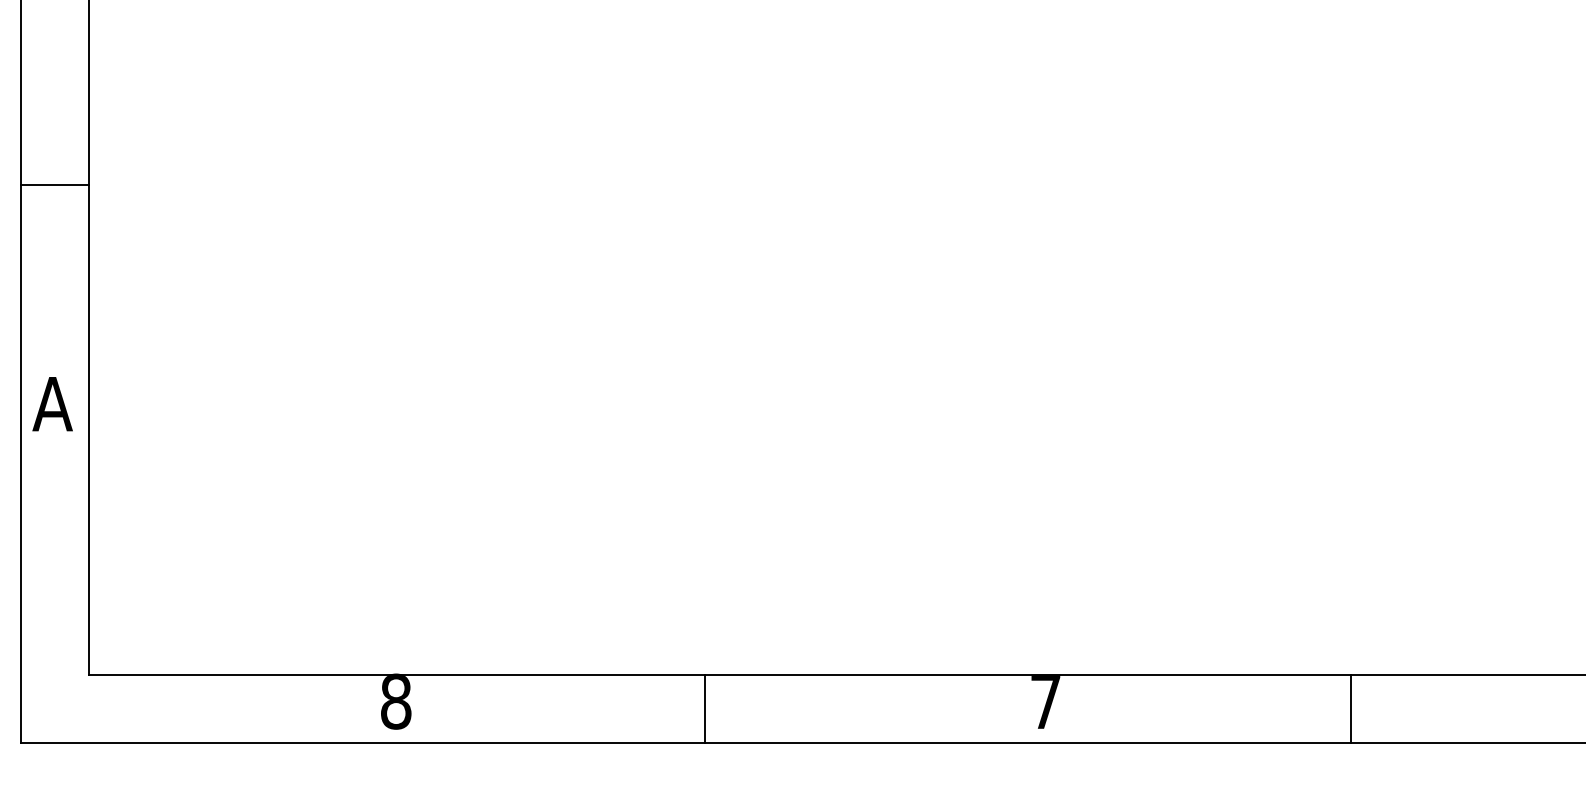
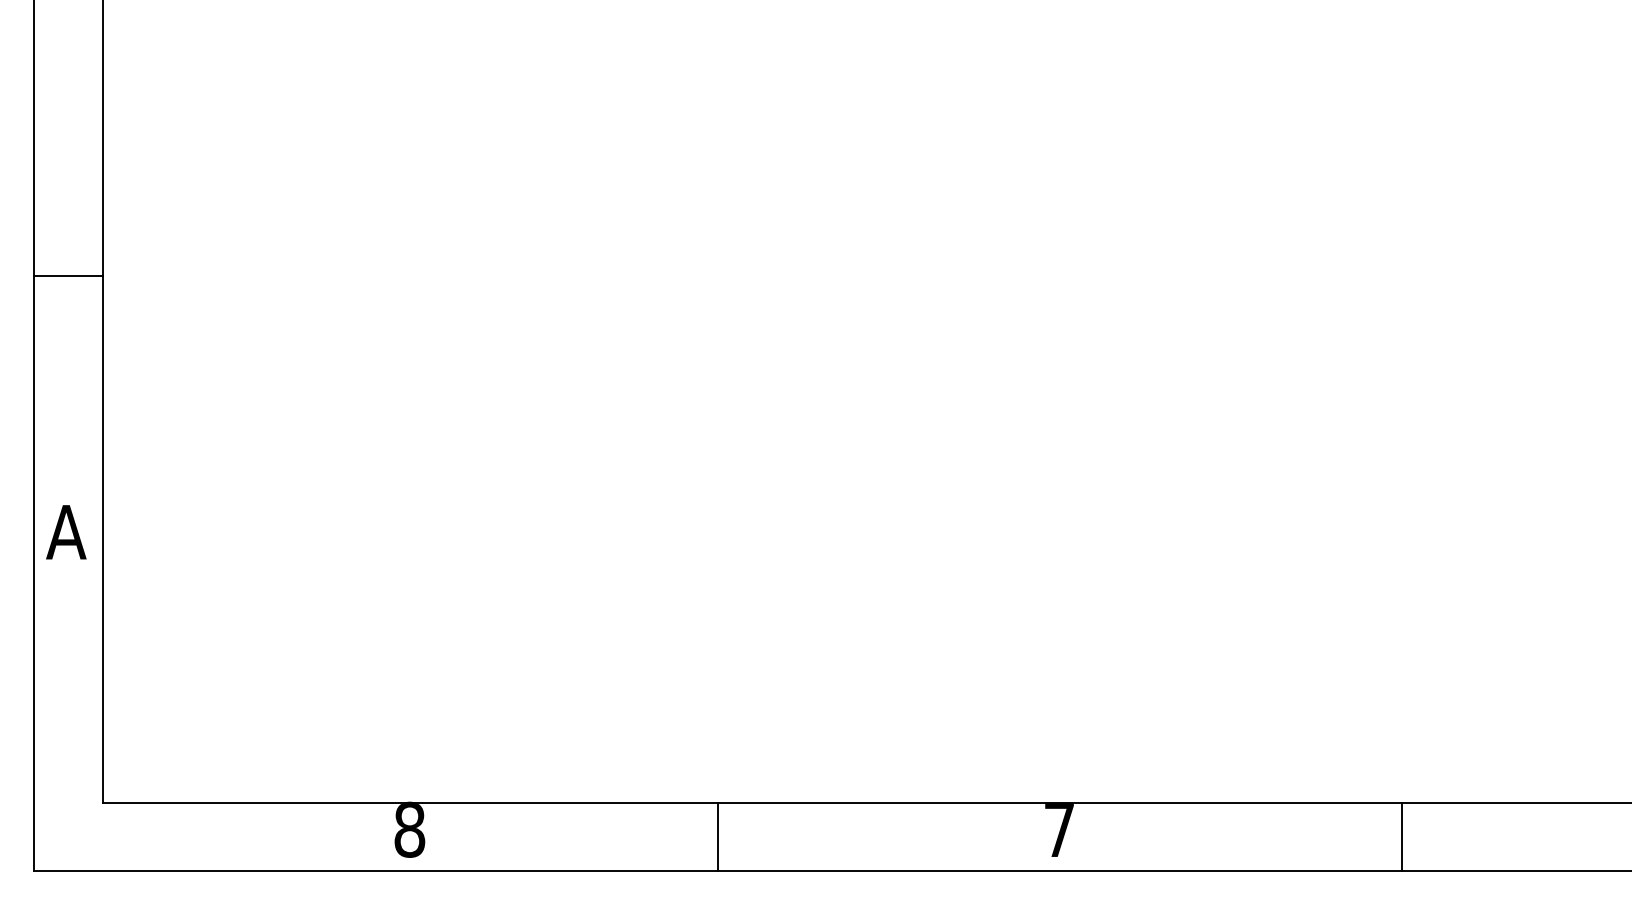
line: (54, 185) -> (68, 276), moved
line: (1350, 708) -> (1402, 836), moved

